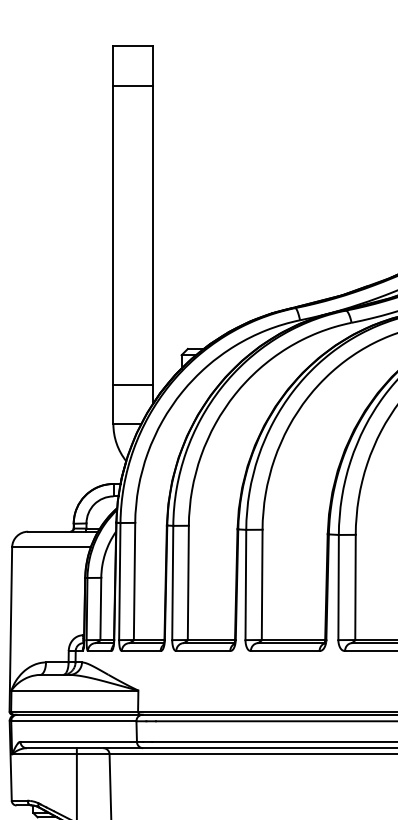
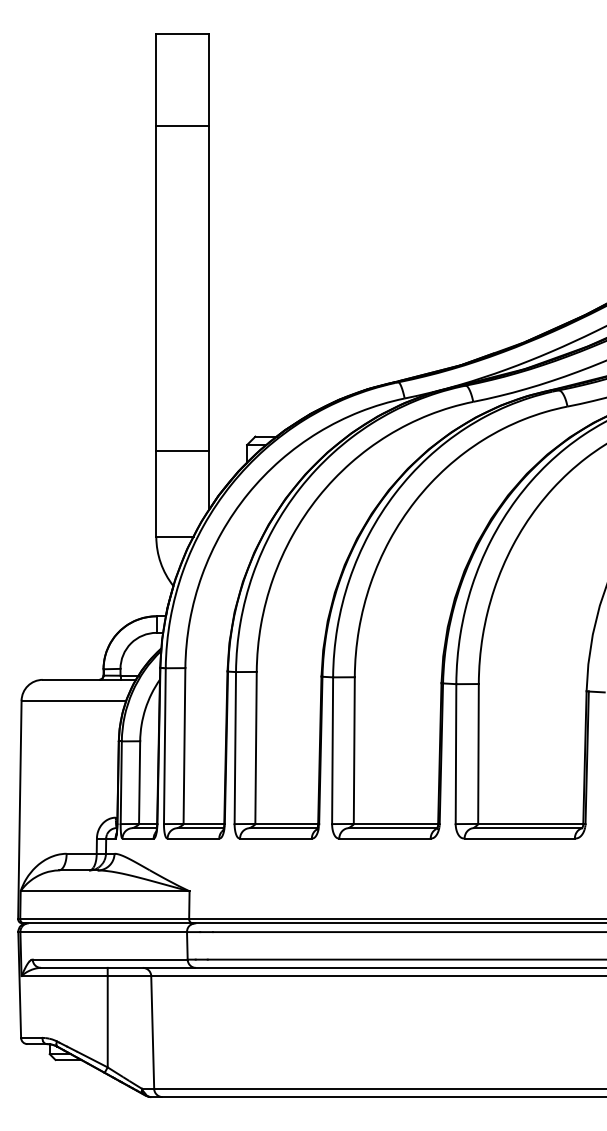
line: (133, 85) -> (182, 125), moved
line: (133, 384) -> (182, 450), moved

